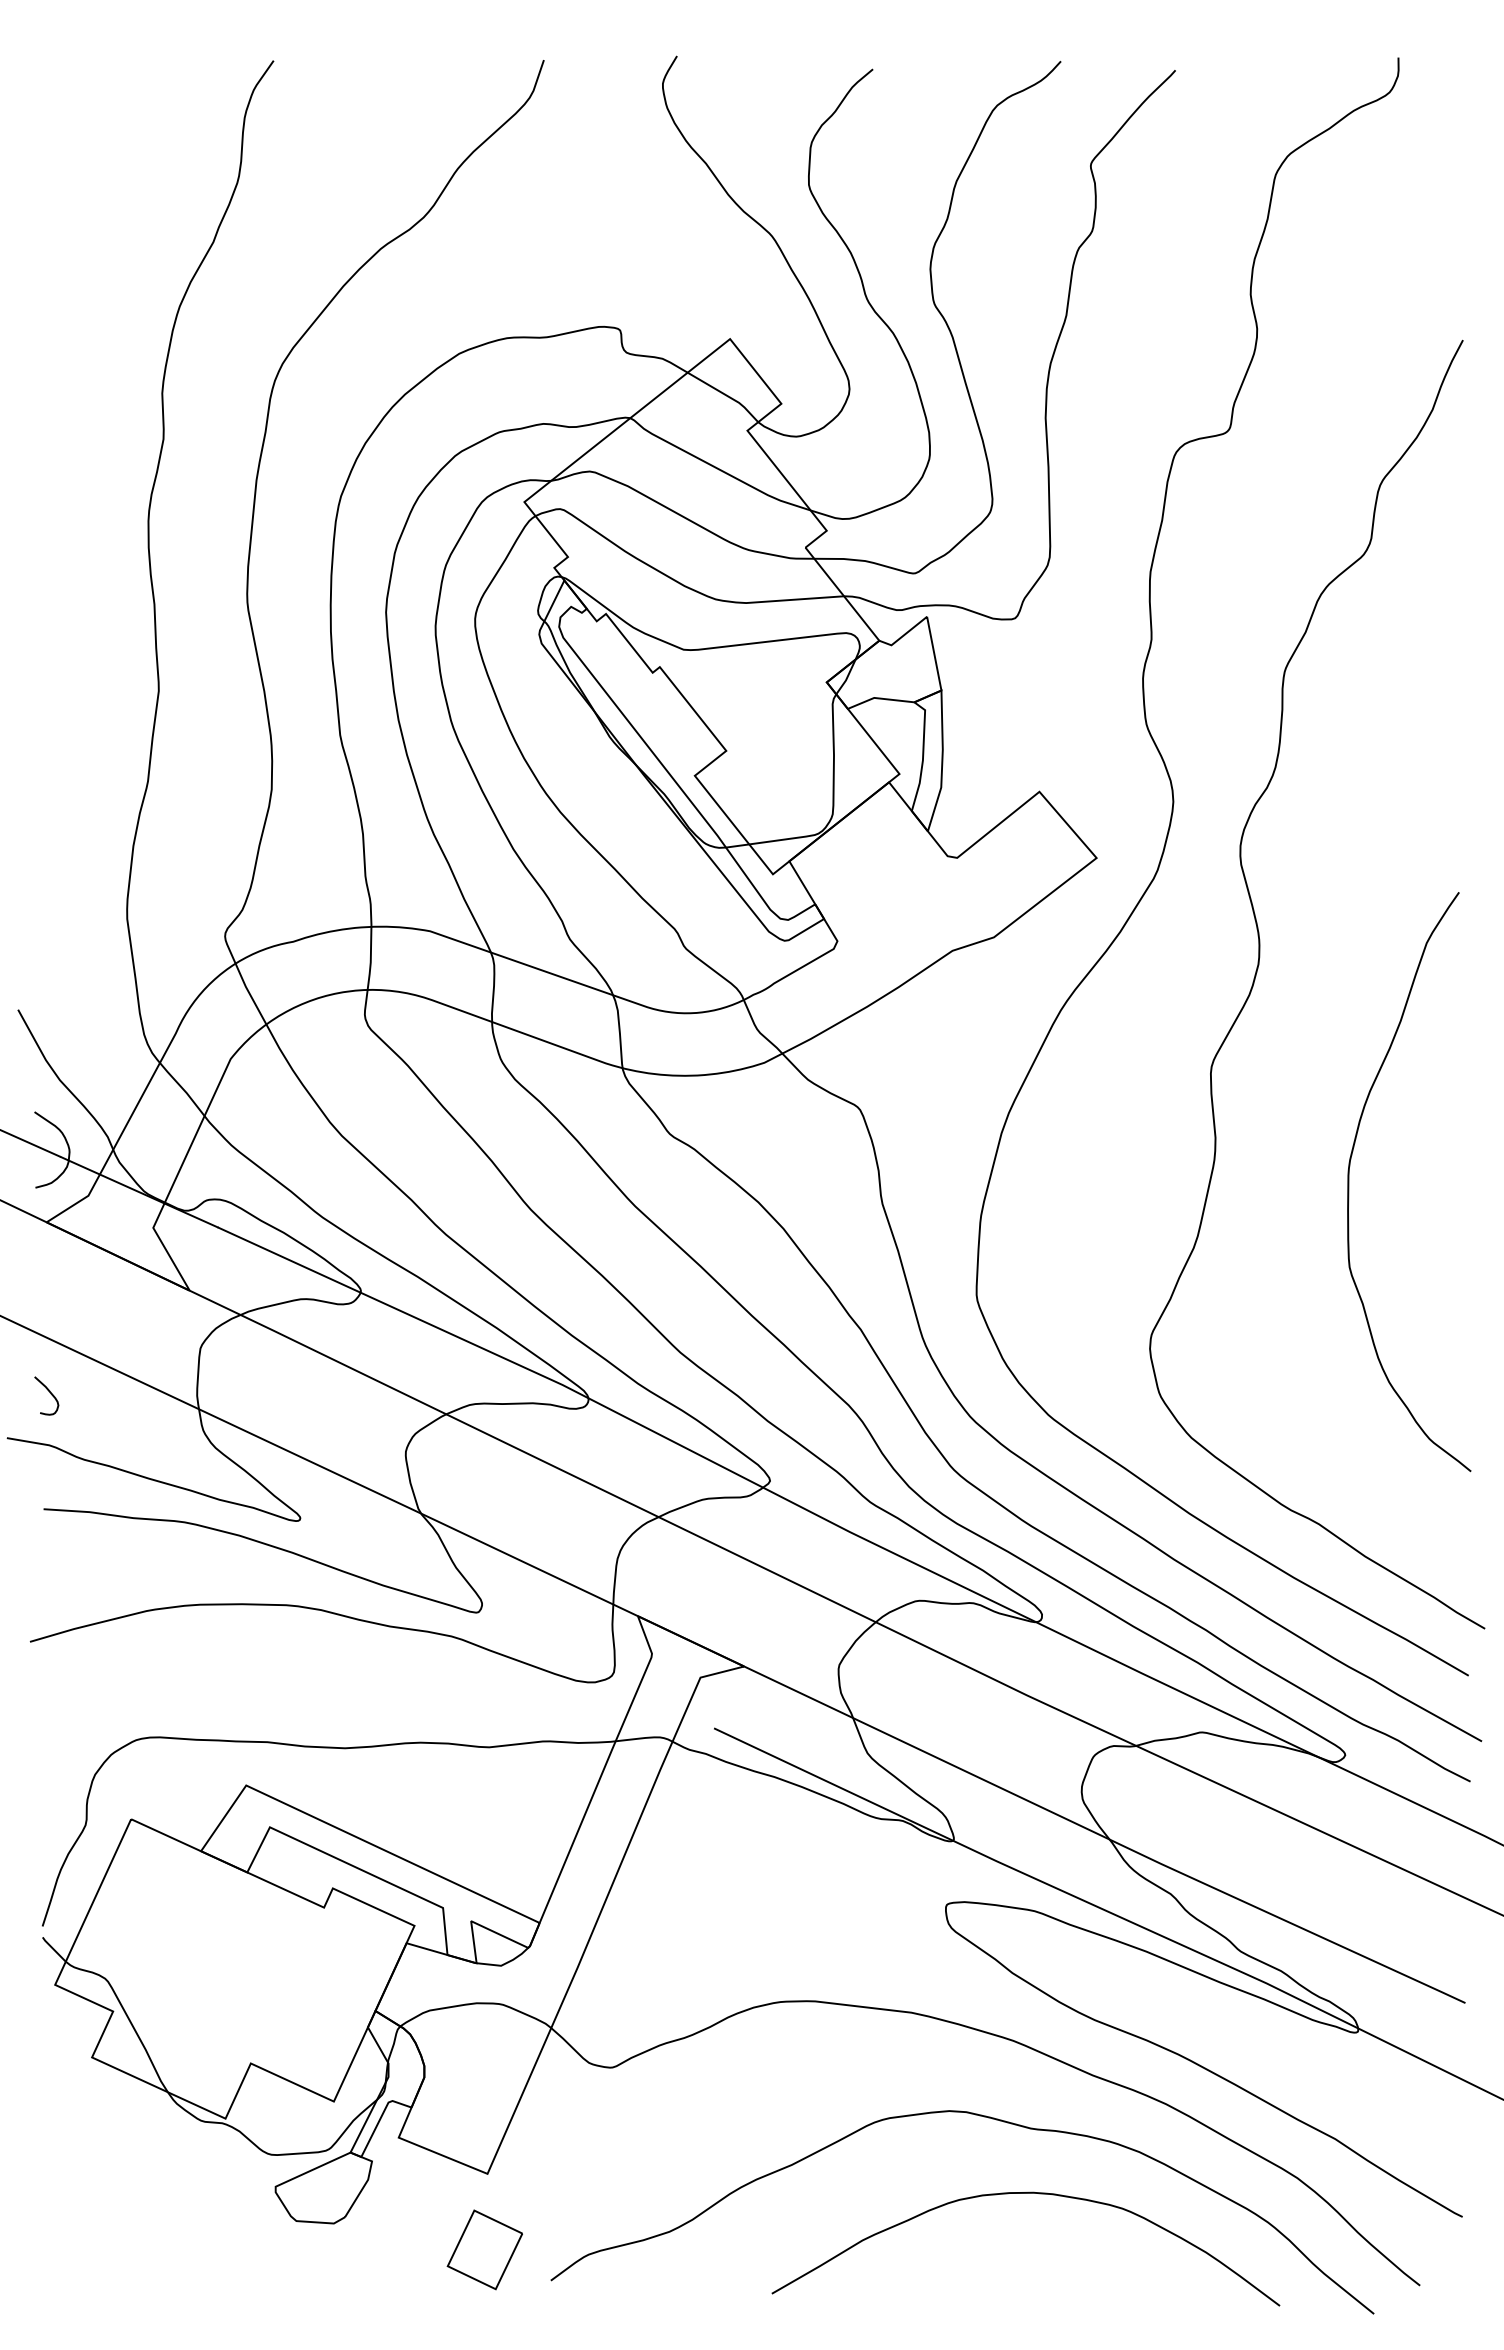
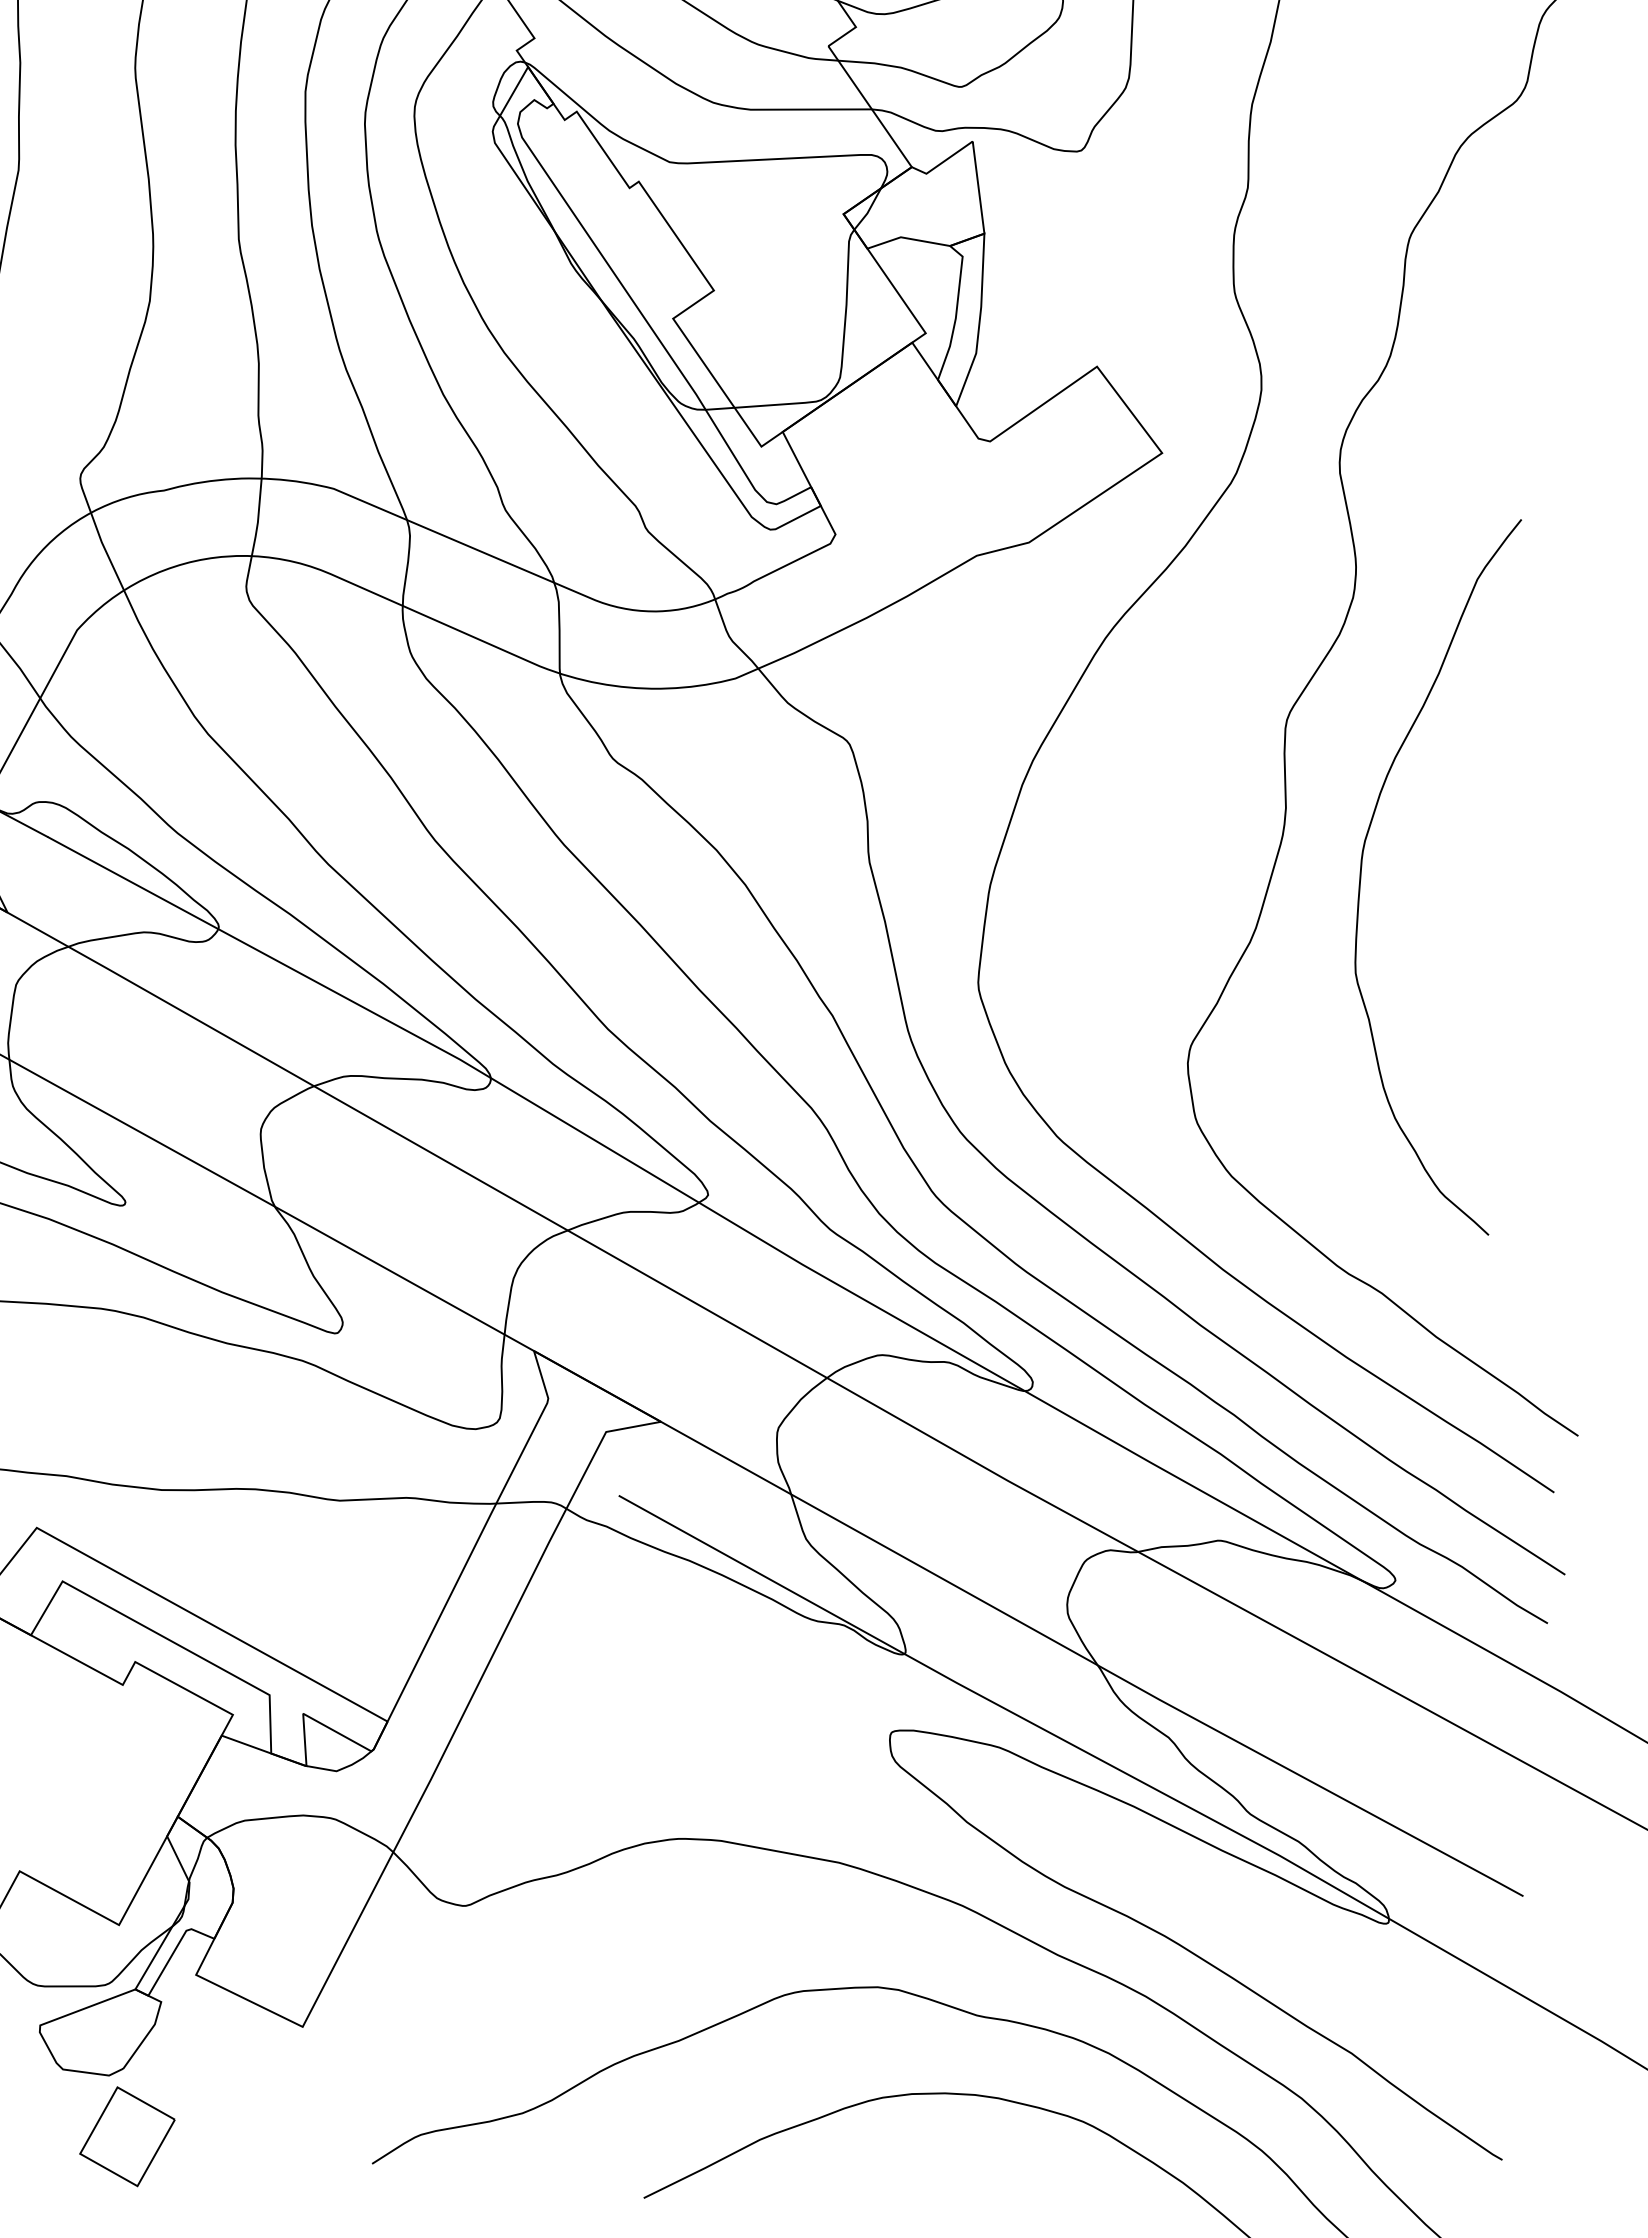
curve: (1349, 1182) -> (1362, 868), moved
part: (484, 2249) -> (126, 2136), moved

